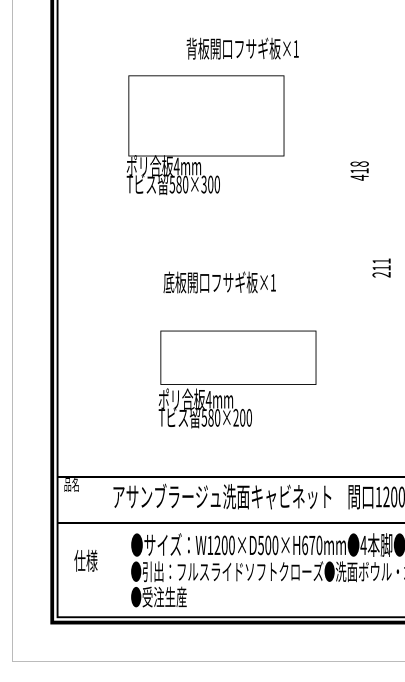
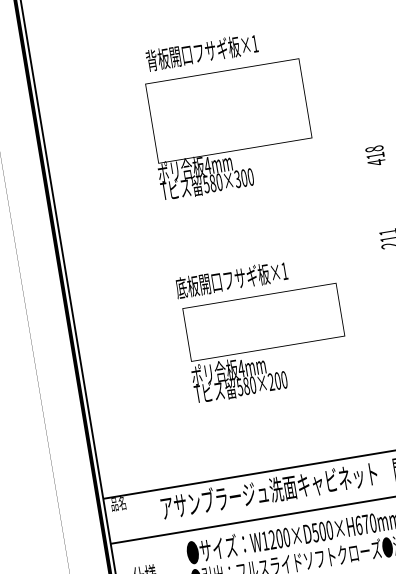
text: (242, 48) -> (201, 52), moved
text: (205, 135) -> (231, 130), moved
text: (359, 170) -> (375, 155), moved
text: (237, 379) -> (266, 343), moved

